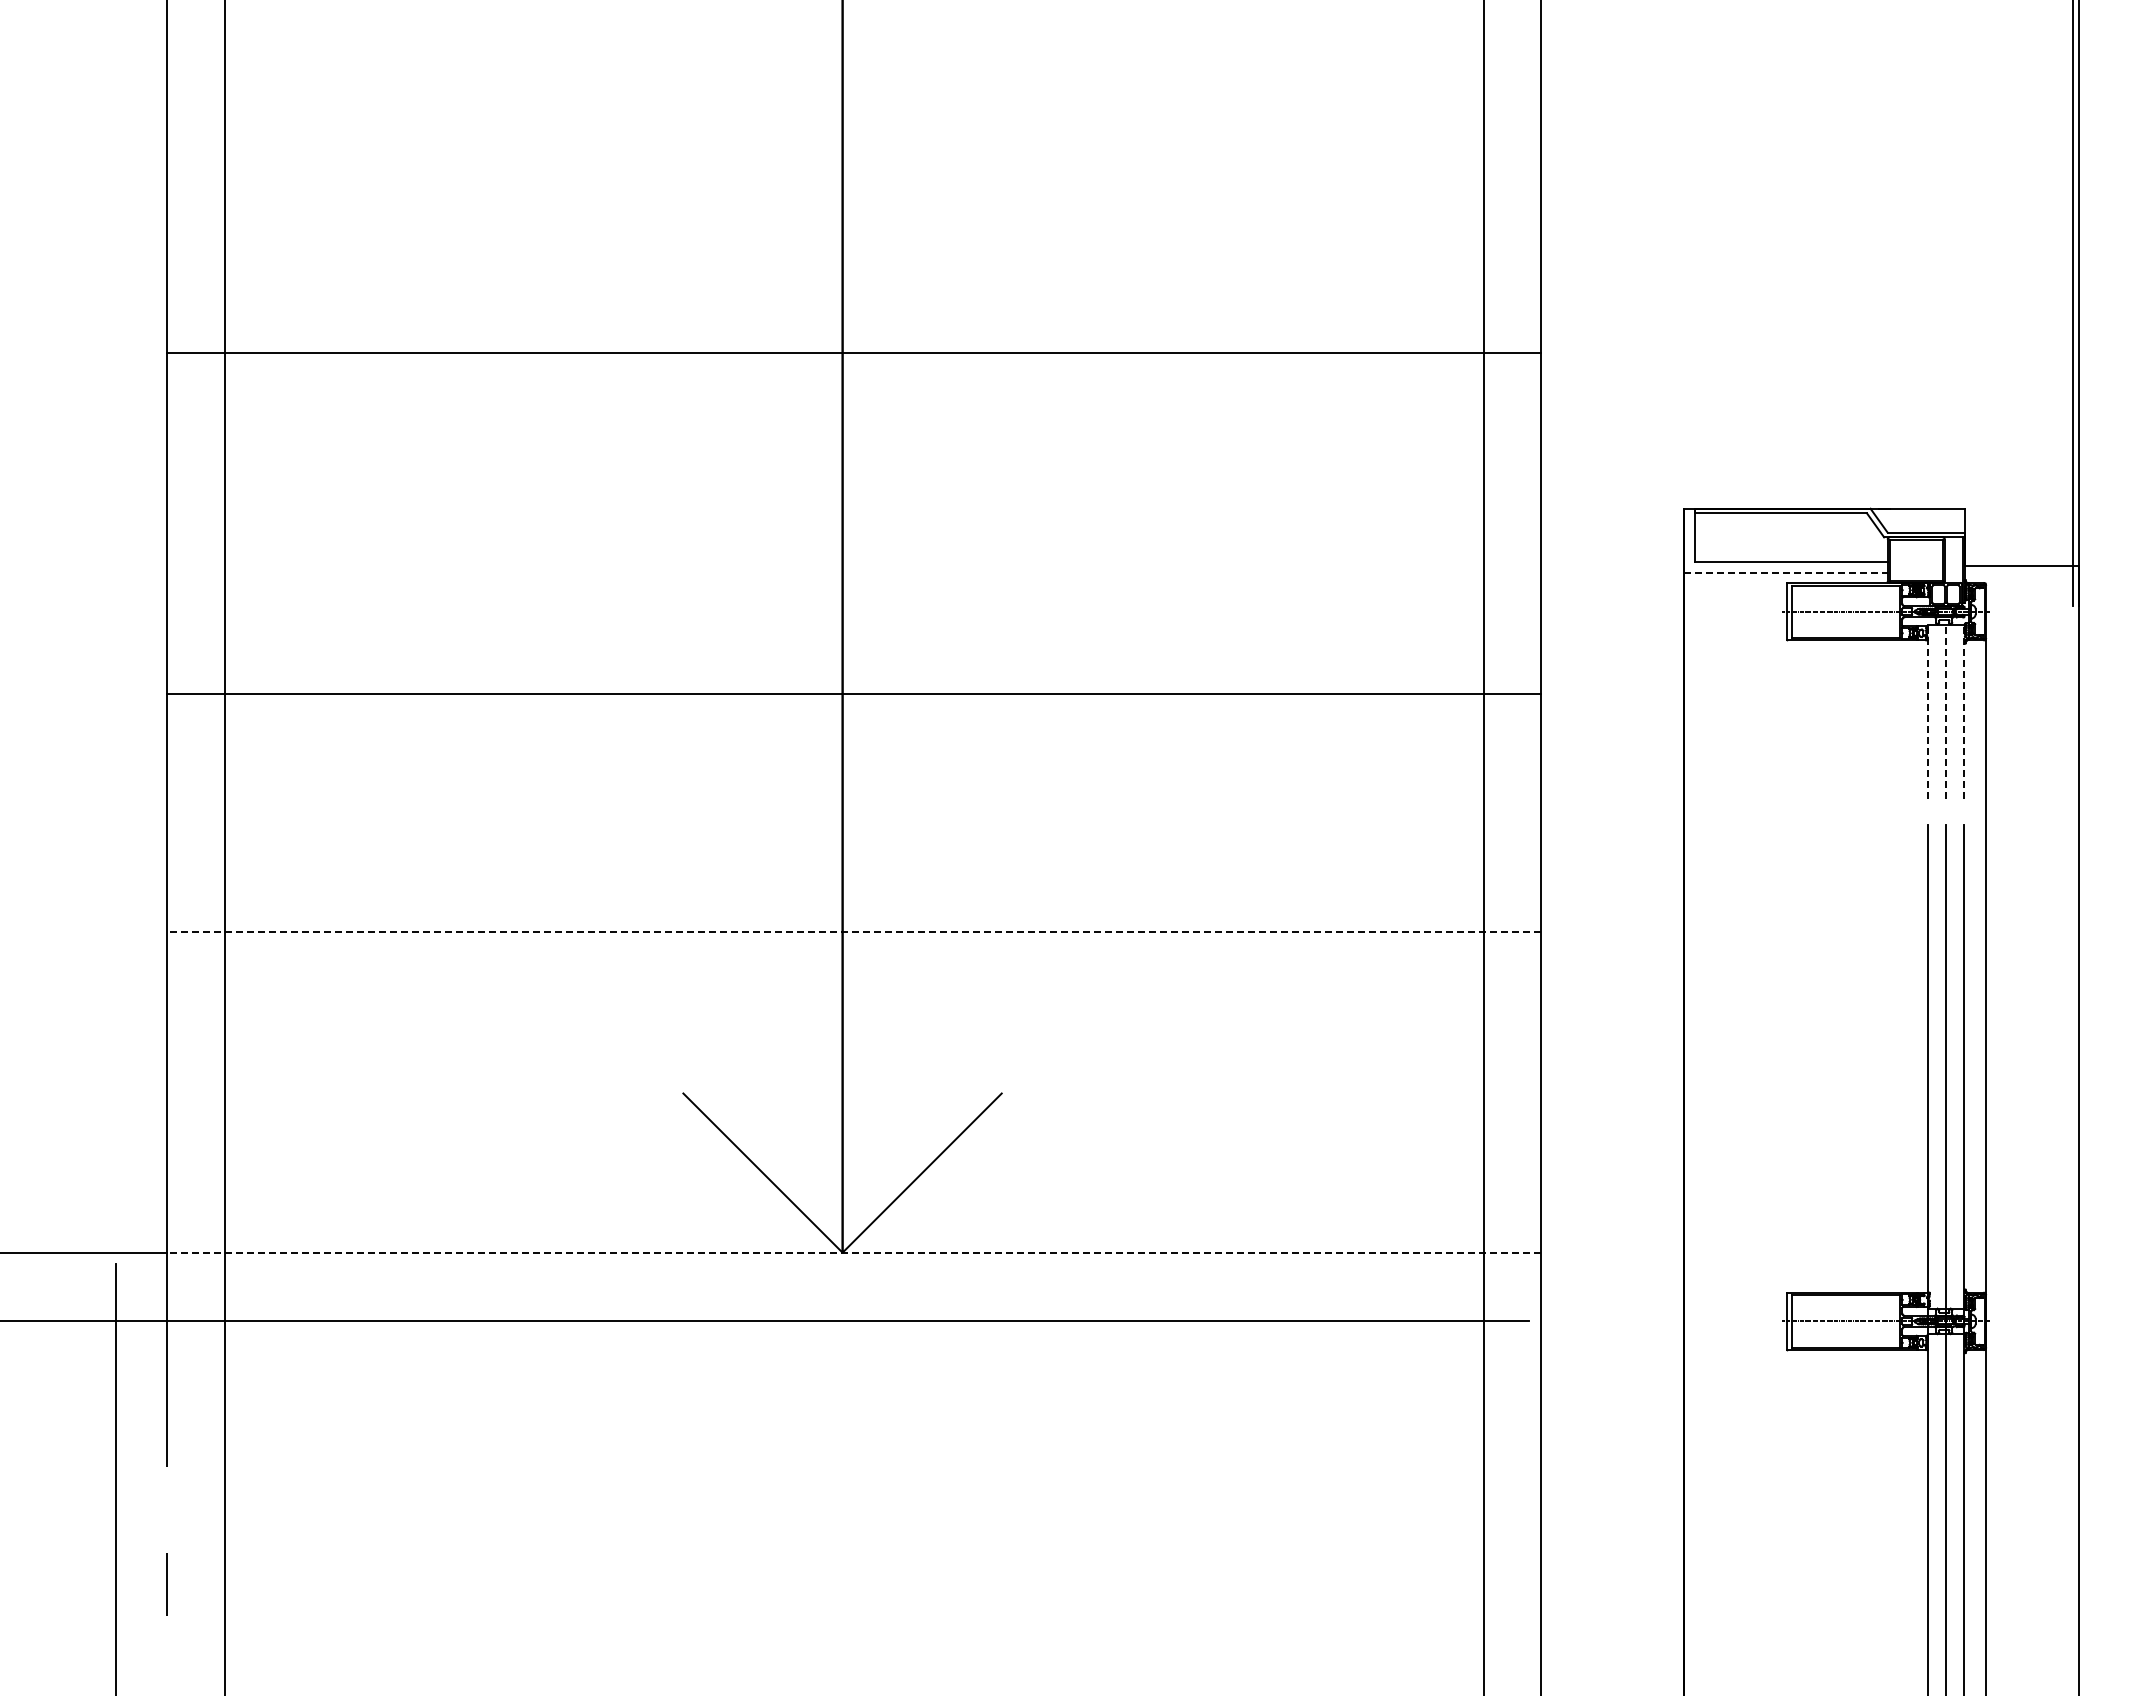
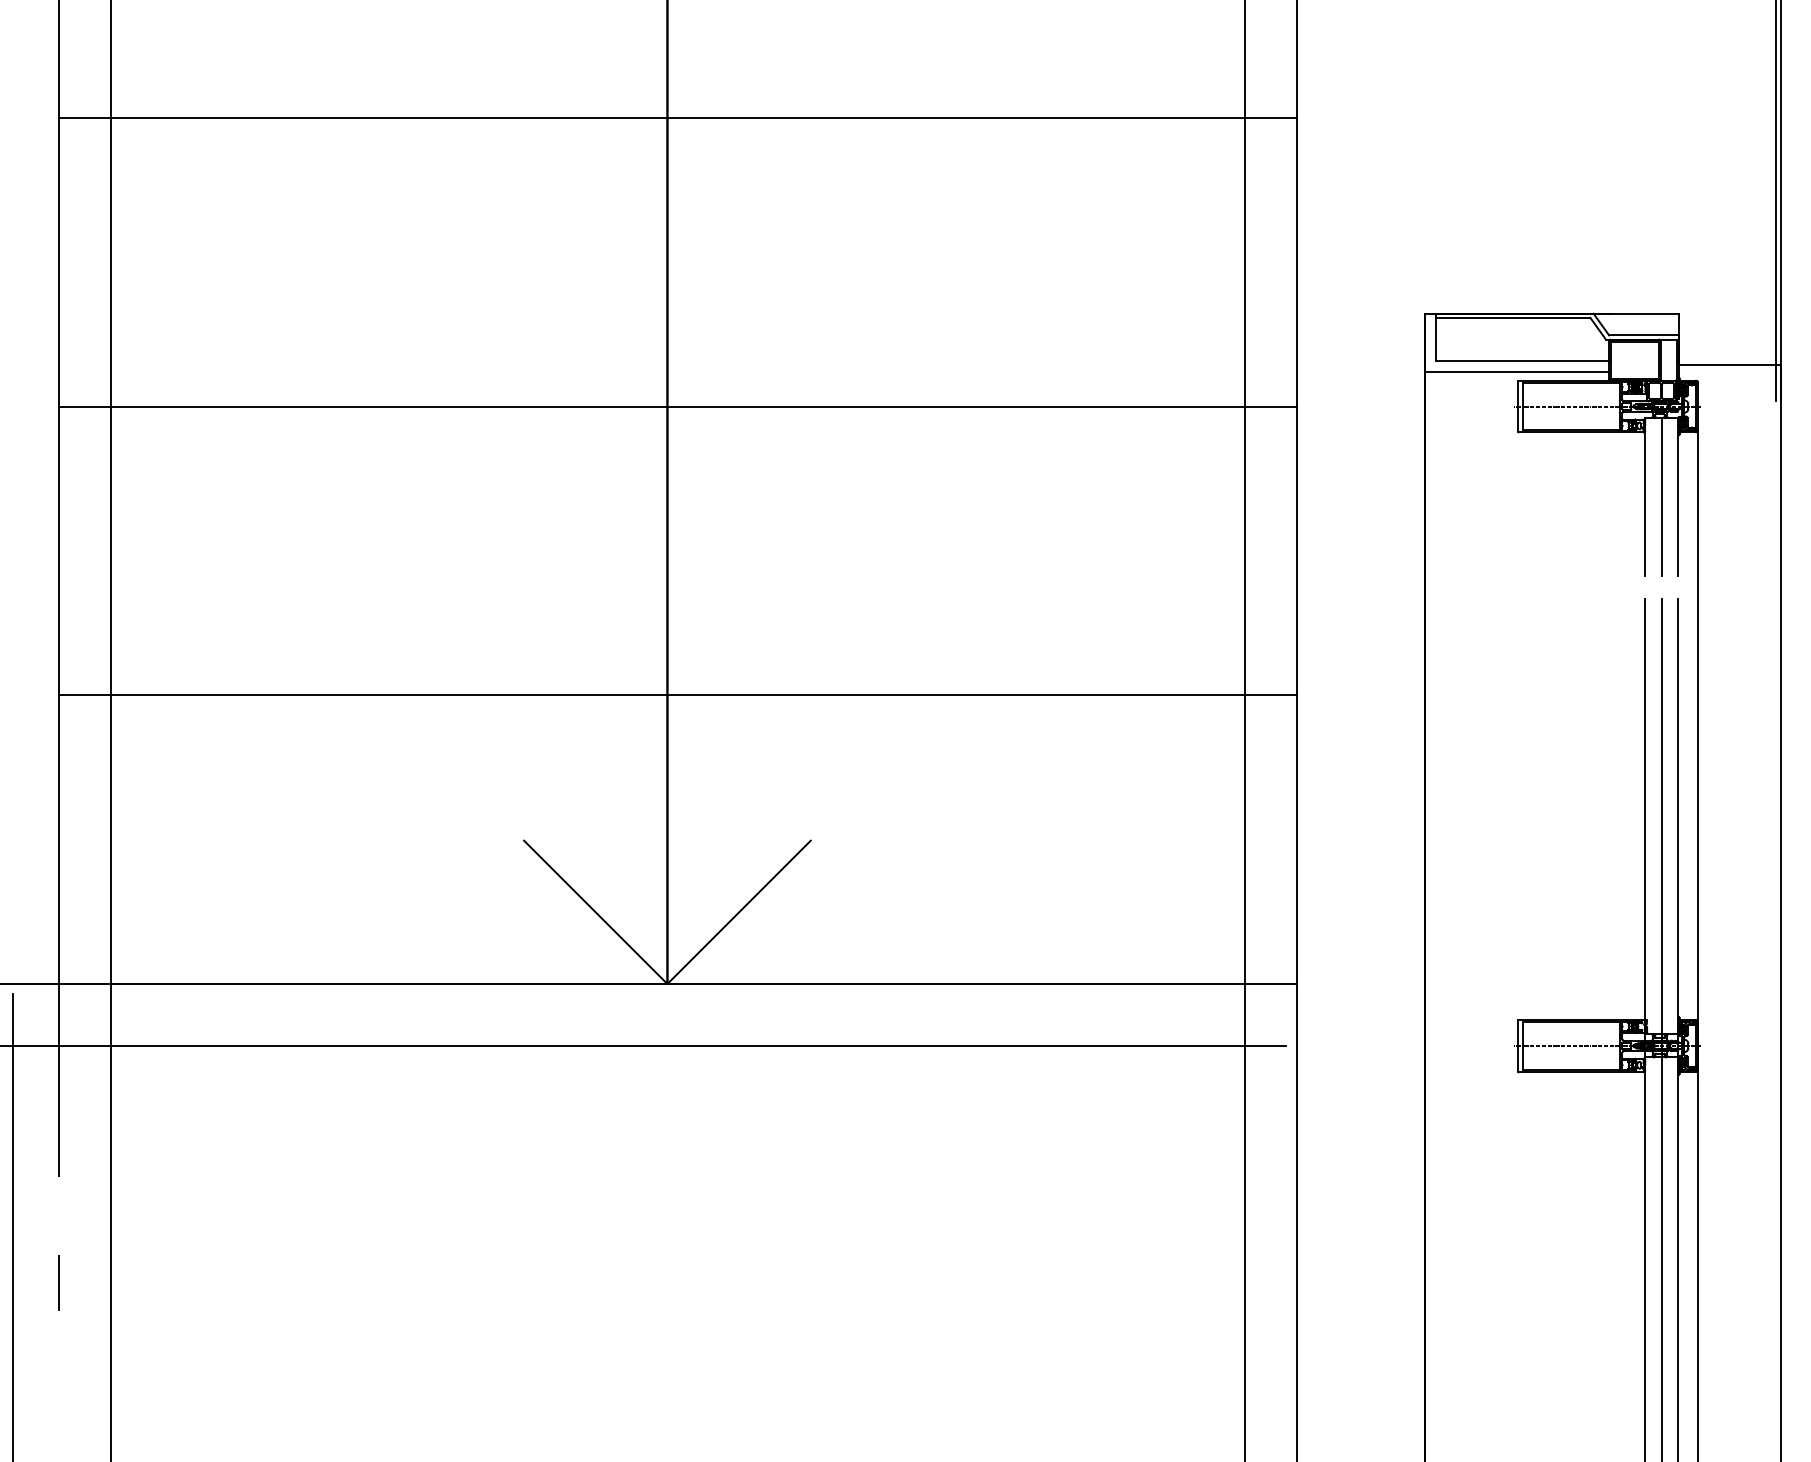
line: (853, 353) -> (677, 118), moved
line: (1785, 572) -> (1516, 371), dashed -> solid
line: (853, 693) -> (677, 406), moved
line: (1927, 711) -> (1644, 496), dashed -> solid
line: (1946, 711) -> (1662, 496), dashed -> solid
line: (1964, 711) -> (1678, 496), dashed -> solid
line: (854, 932) -> (678, 695), dashed -> solid
line: (854, 1252) -> (678, 983), dashed -> solid

